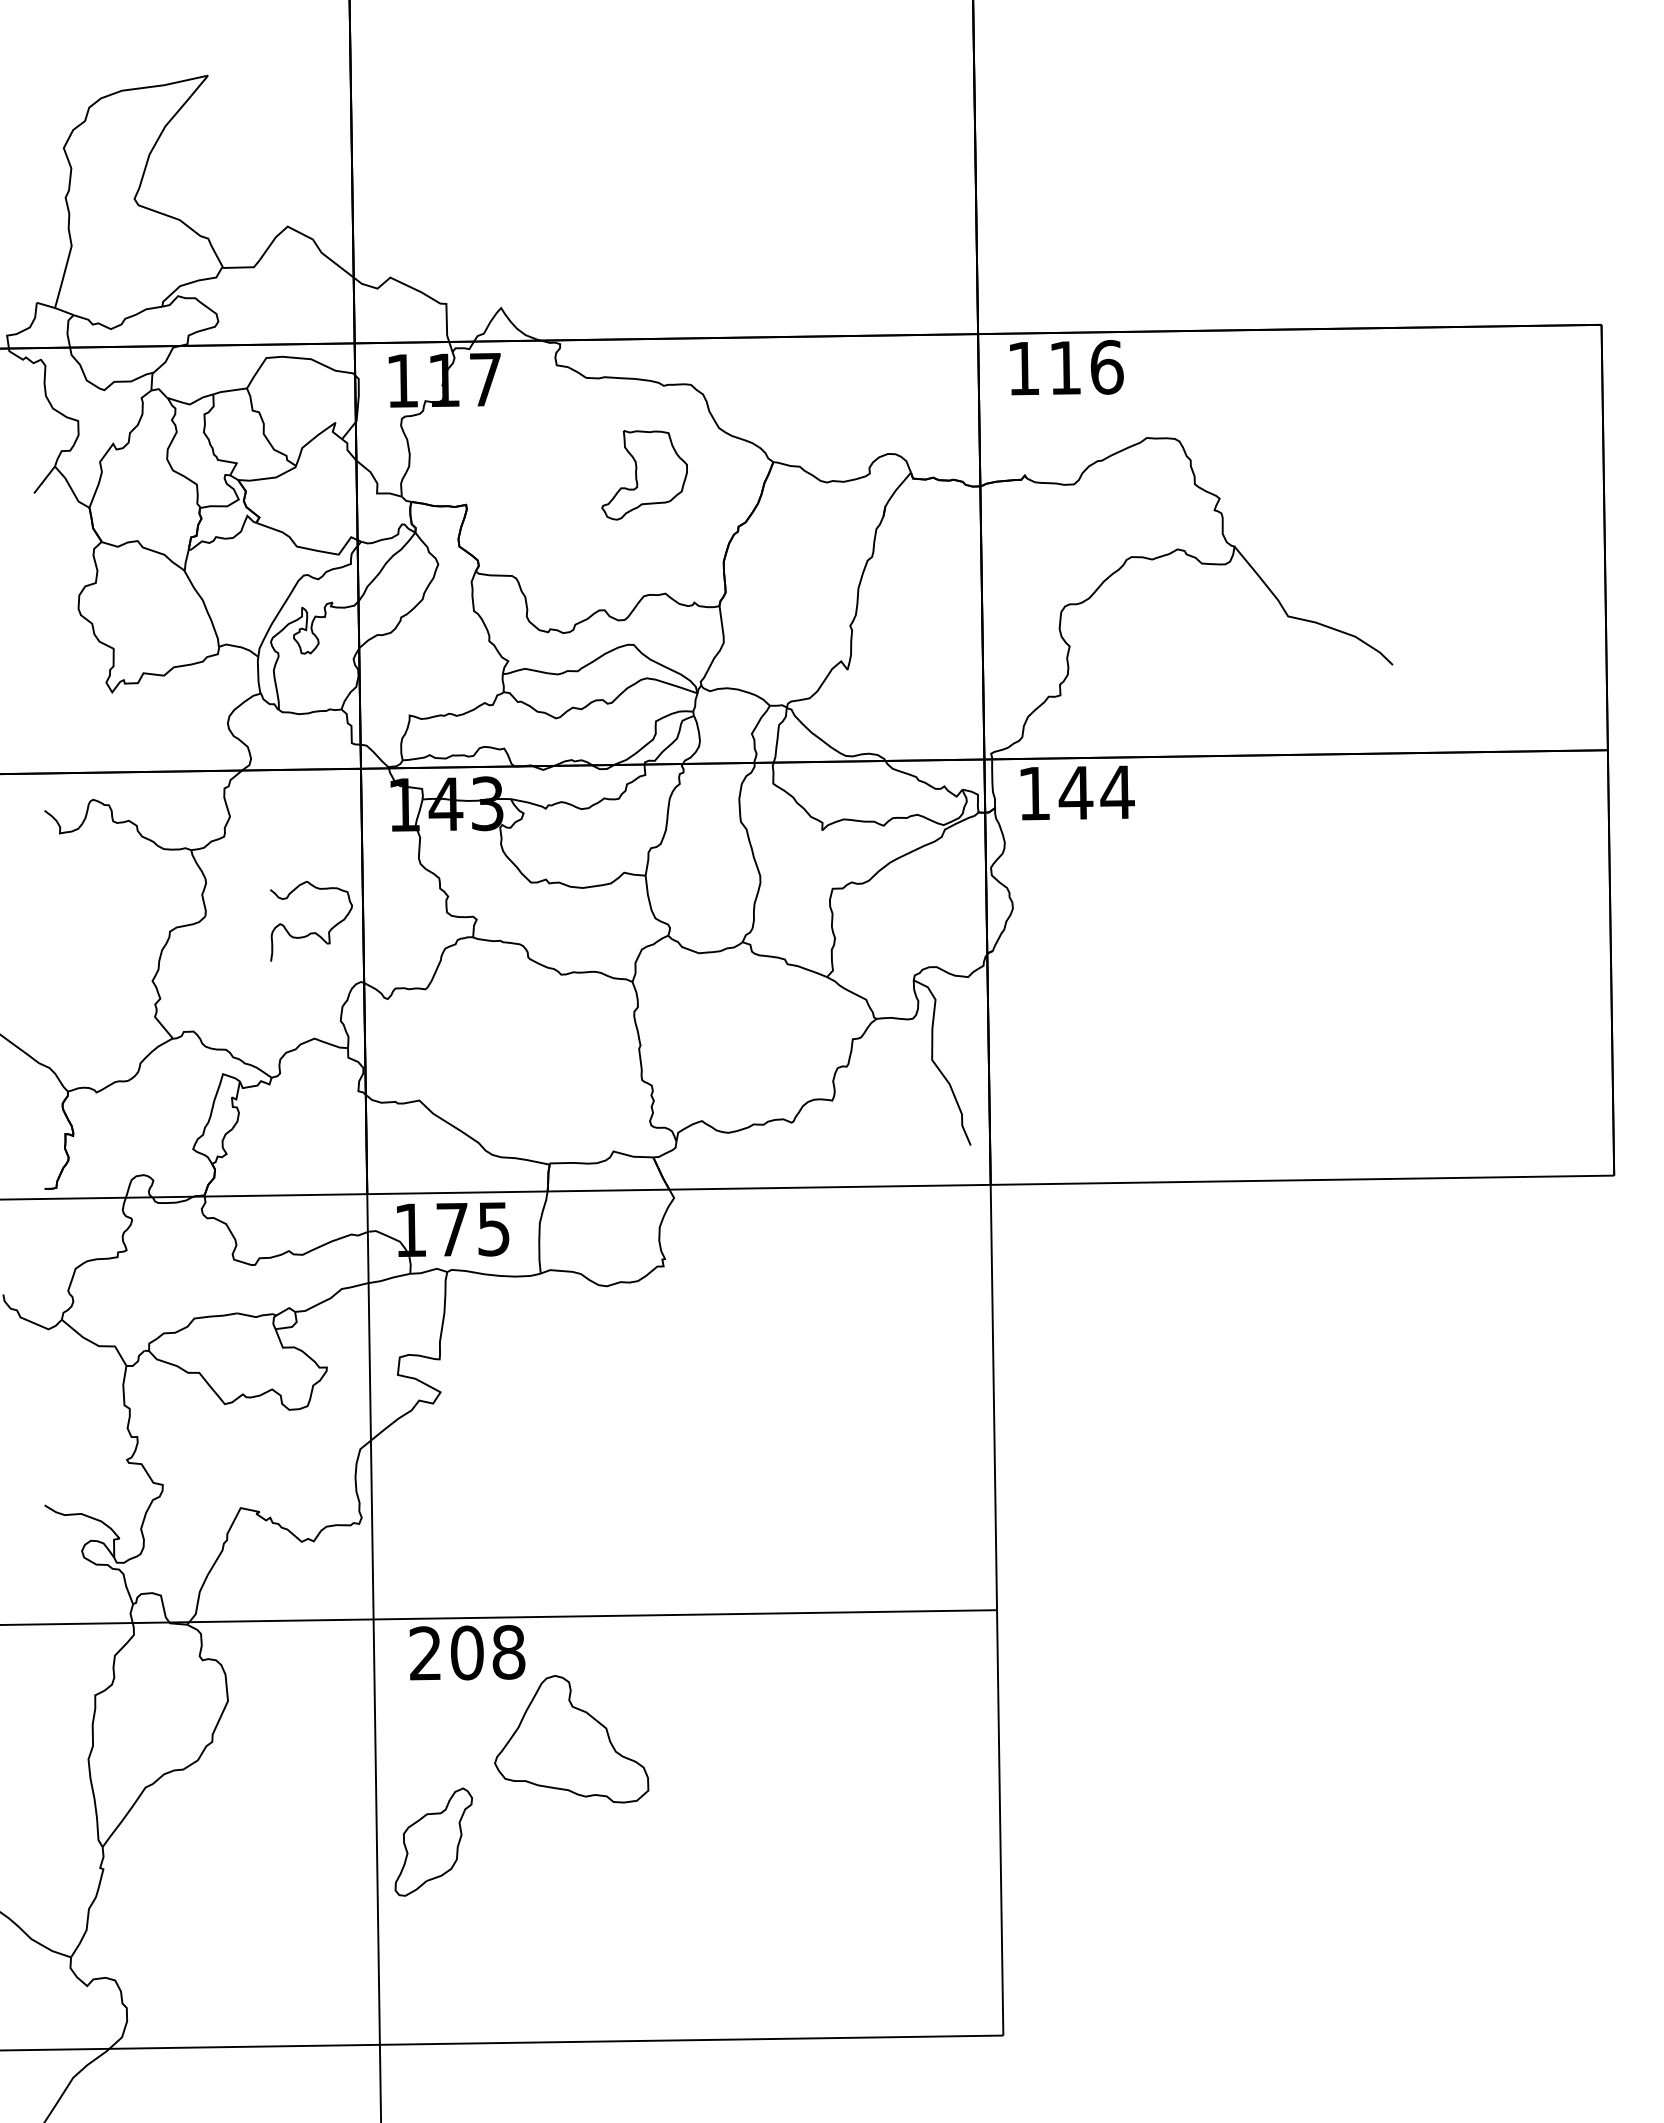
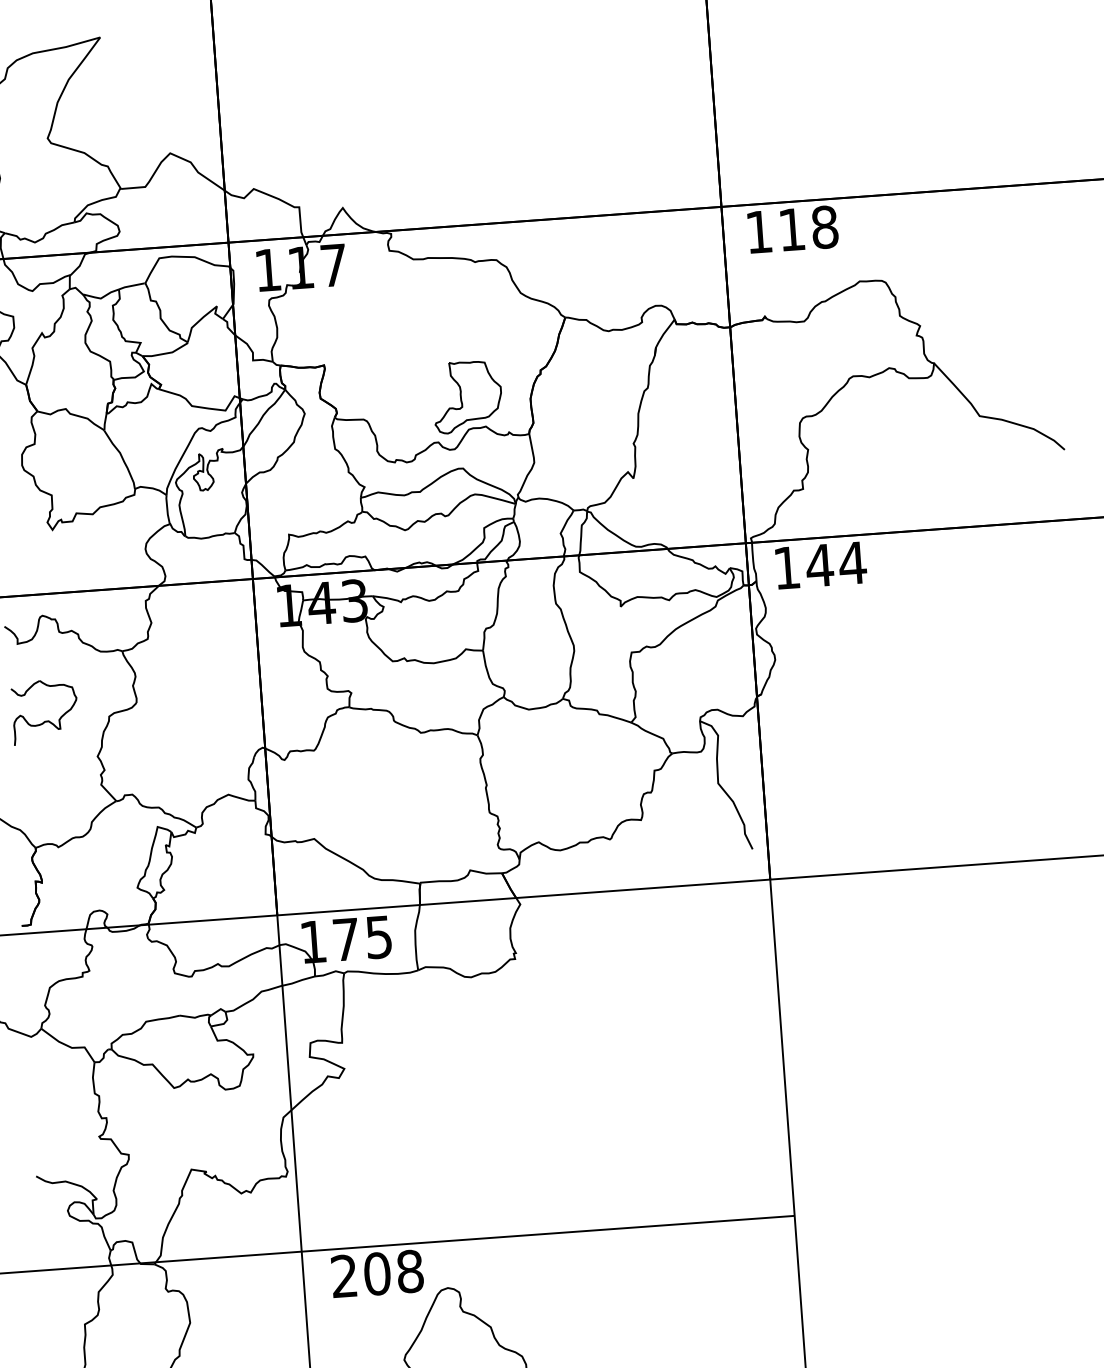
text: (1106, 367) -> (824, 227), 116 -> 118
part: (644, 475) -> (467, 397), moved
part: (311, 932) -> (45, 720), moved

